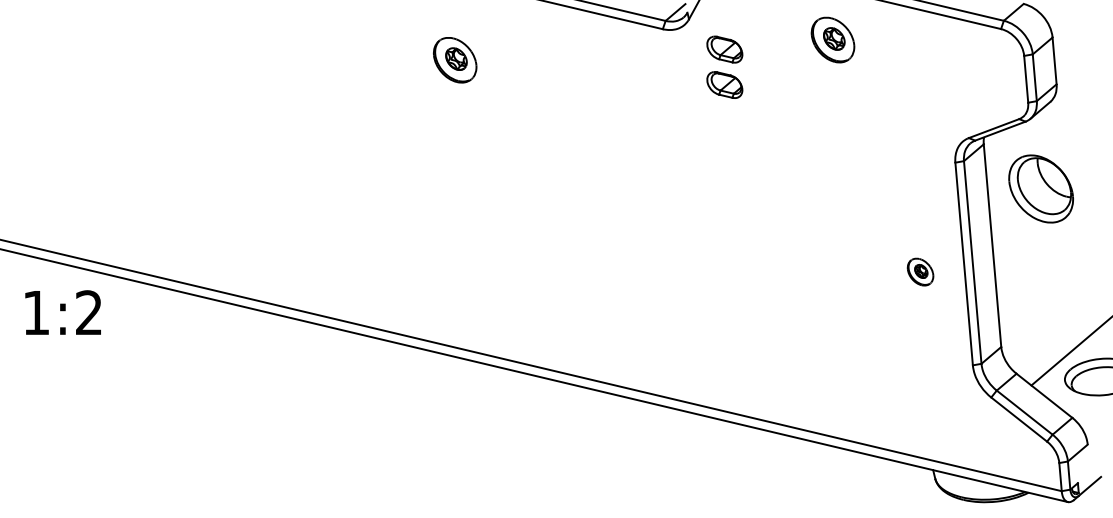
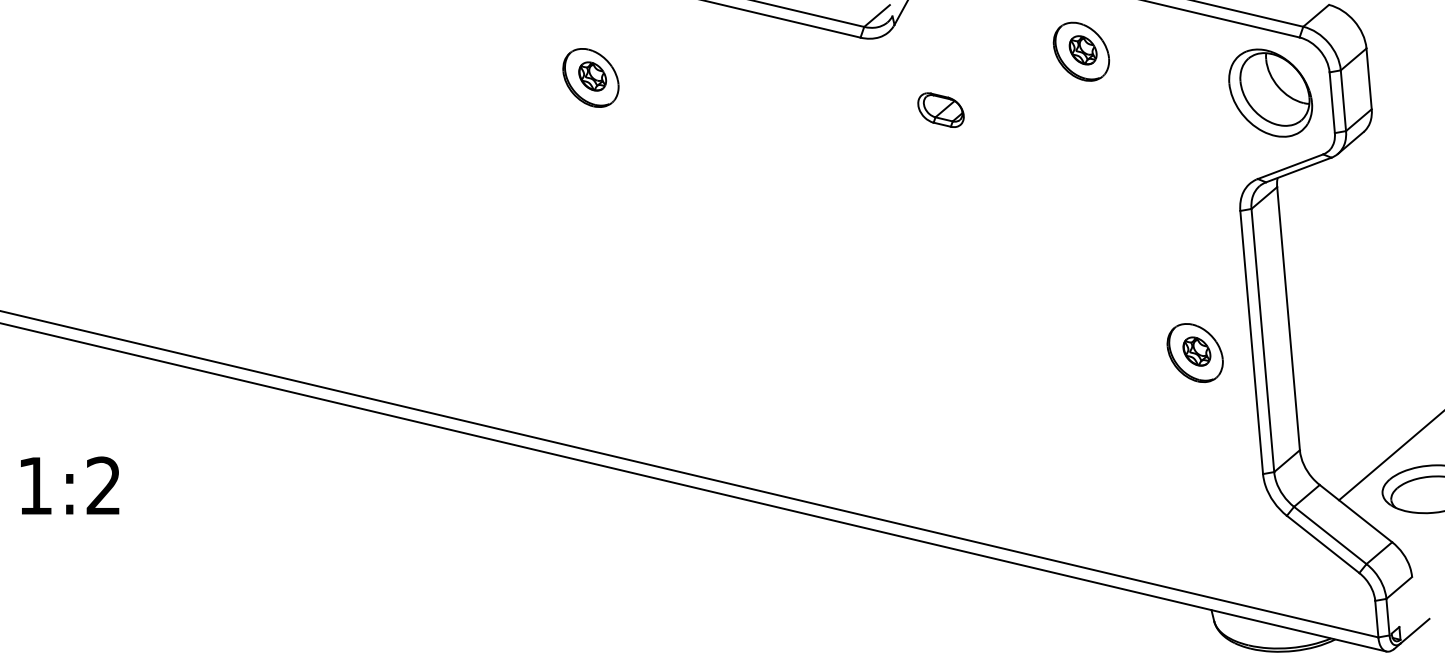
part: (724, 49) -> (940, 63), removed
part: (1041, 188) -> (1270, 92), moved
part: (920, 271) -> (1194, 352), size x1.67
text: (63, 312) -> (70, 485), moved

